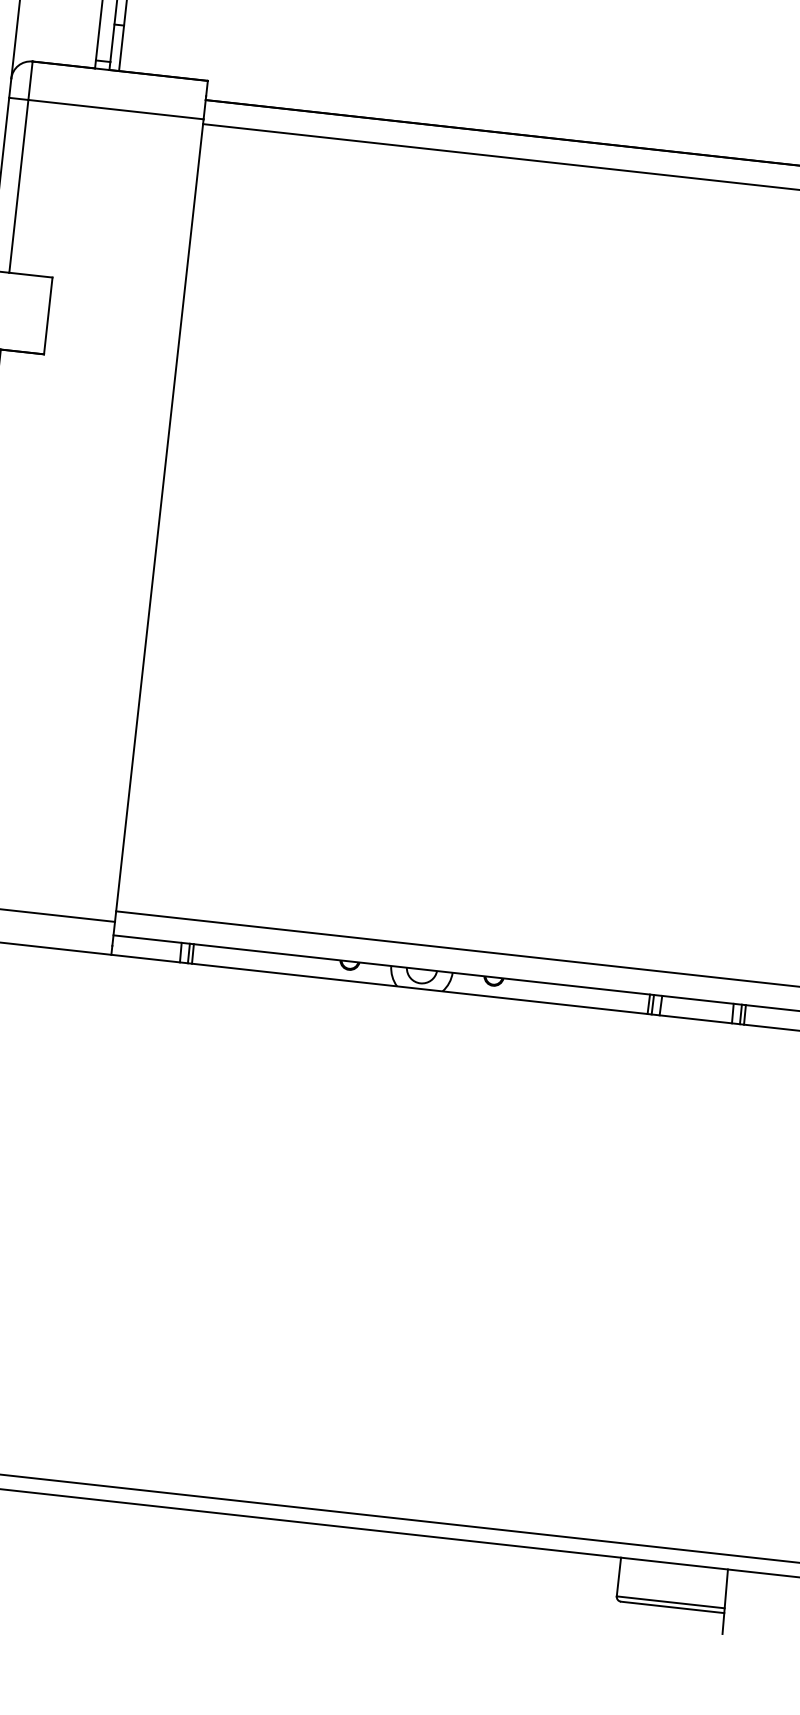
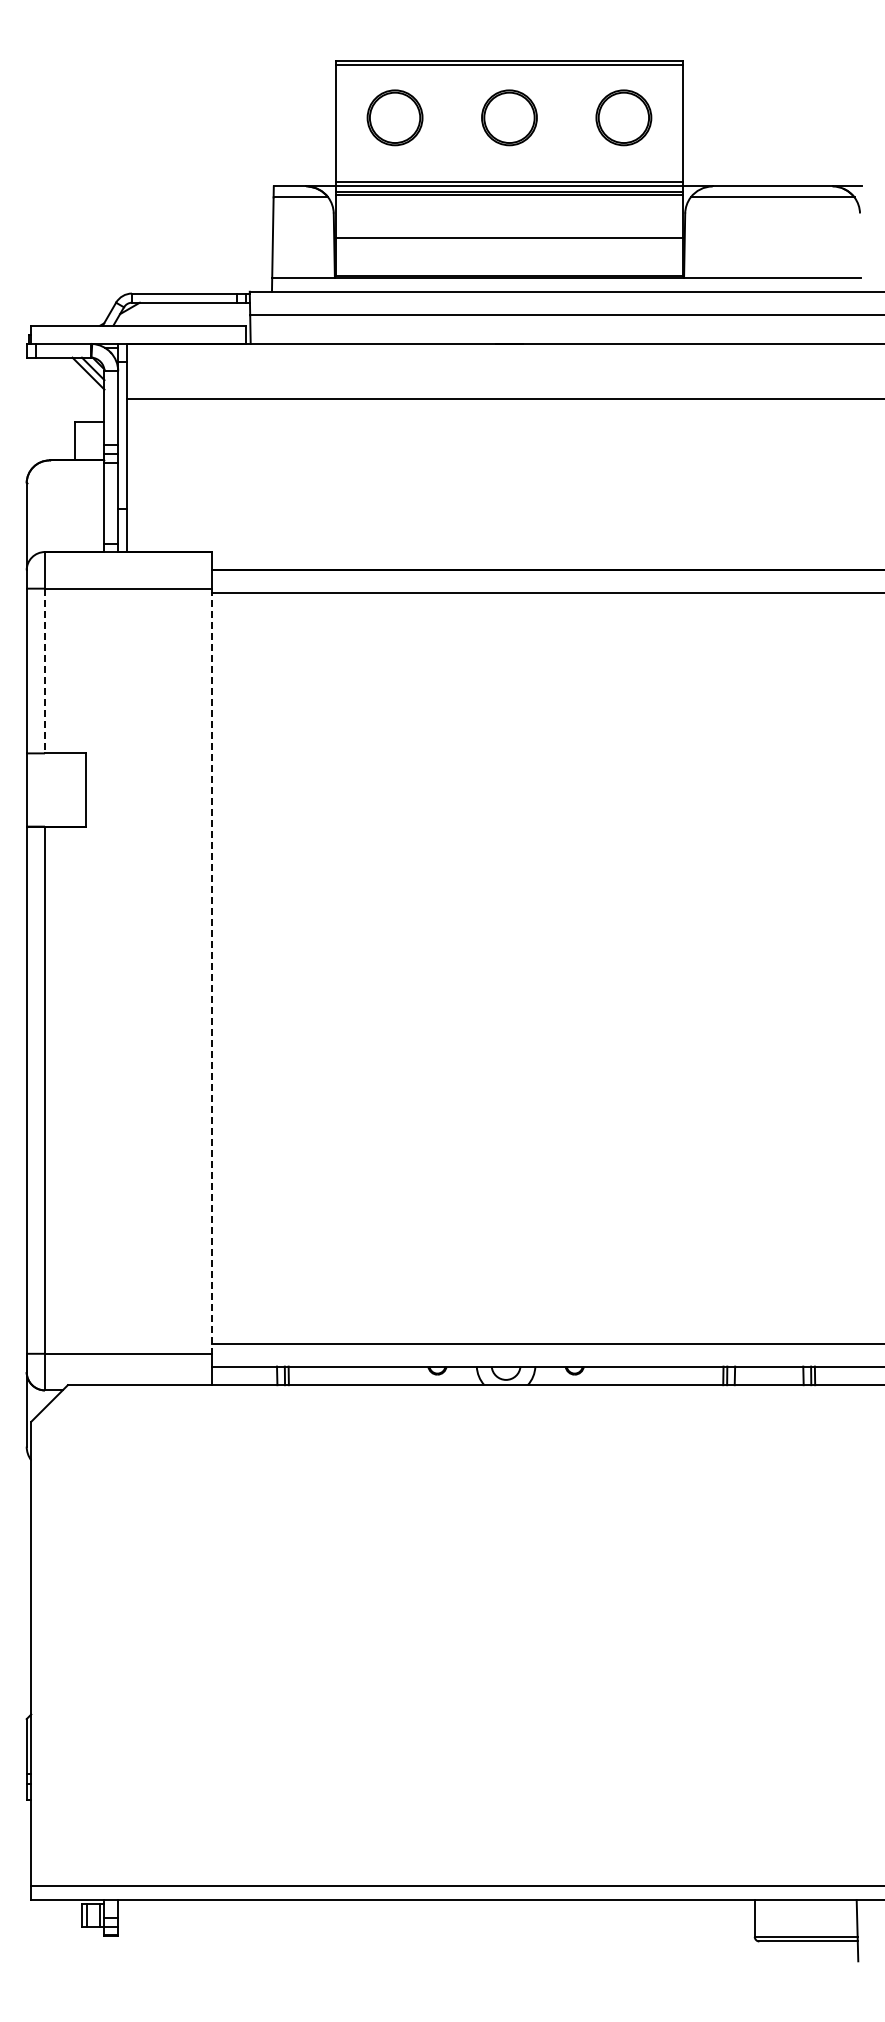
line: (19, 186) -> (45, 671), solid -> dashed
line: (159, 520) -> (212, 971), solid -> dashed

